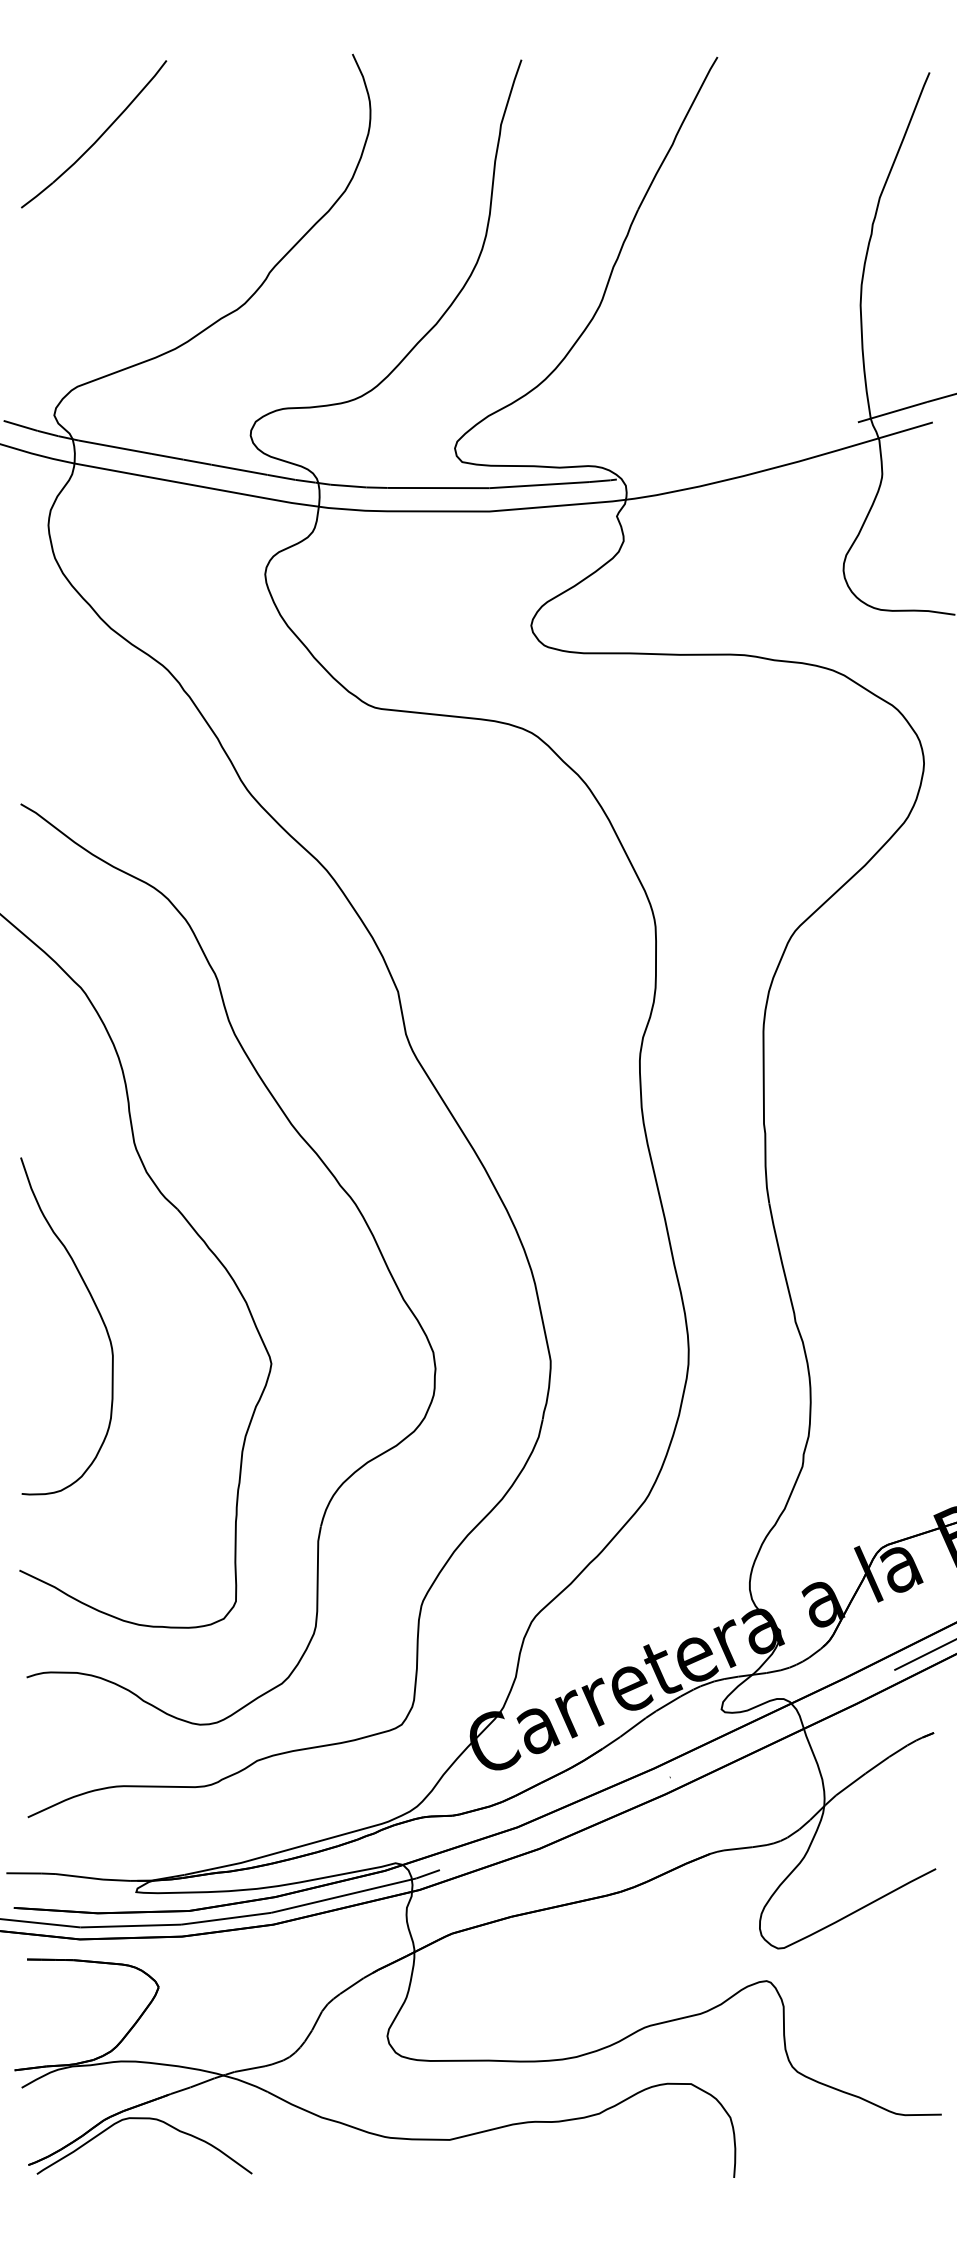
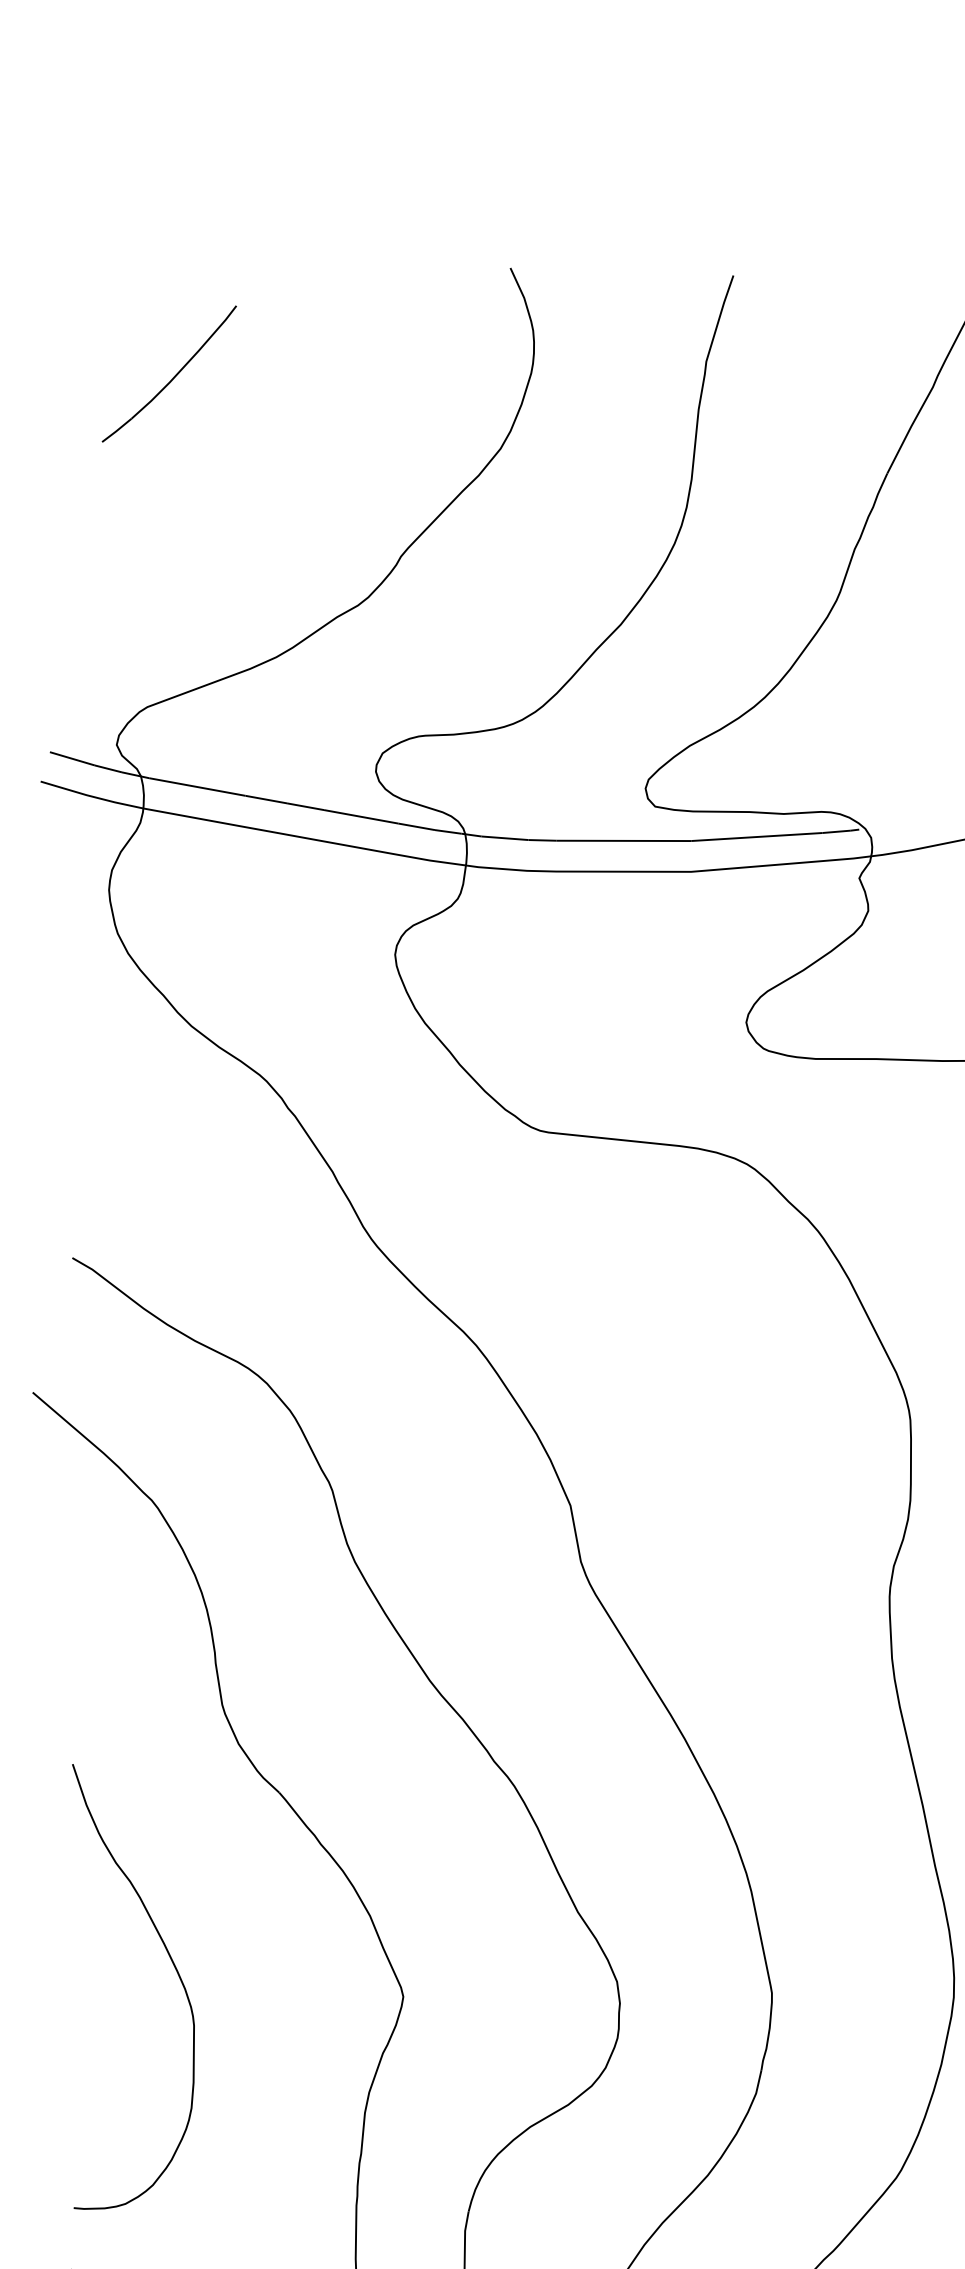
part: (94, 134) -> (169, 374), size x0.7
curve: (97, 1311) -> (173, 1967), moved

